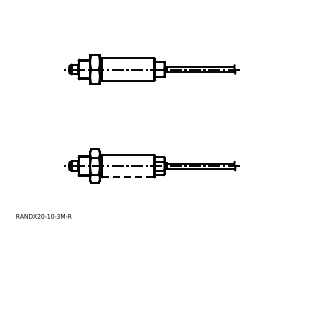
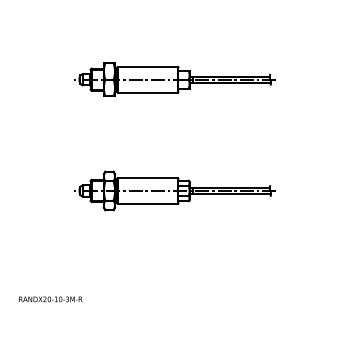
line: (128, 177) -> (148, 204), dashed -> solid
text: (43, 216) -> (50, 299), moved

